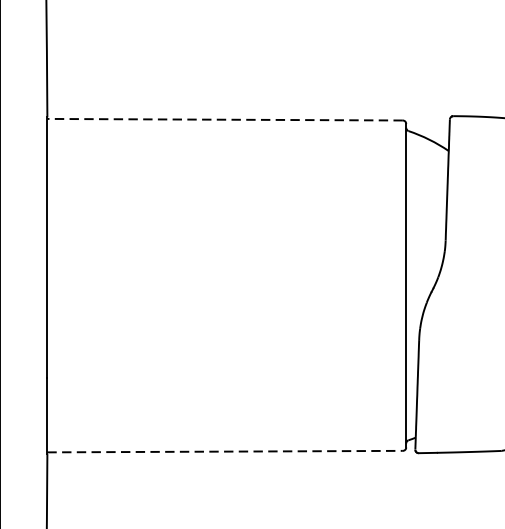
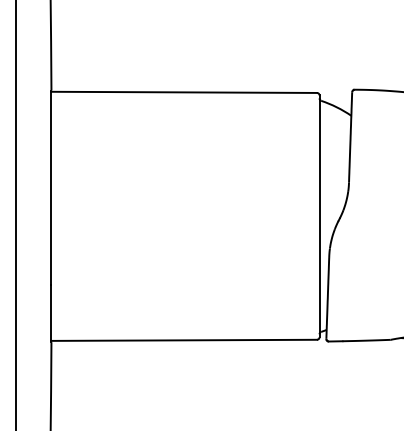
line: (225, 119) -> (184, 92), dashed -> solid
line: (225, 451) -> (184, 340), dashed -> solid

